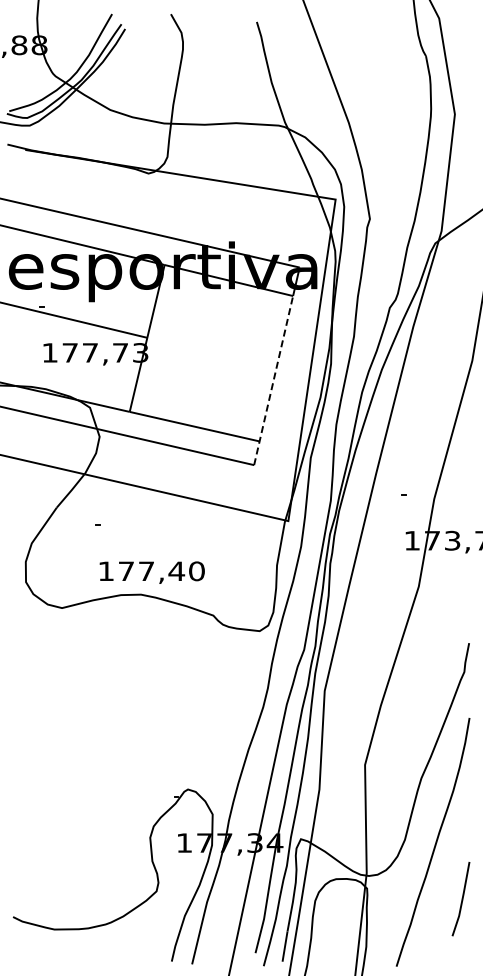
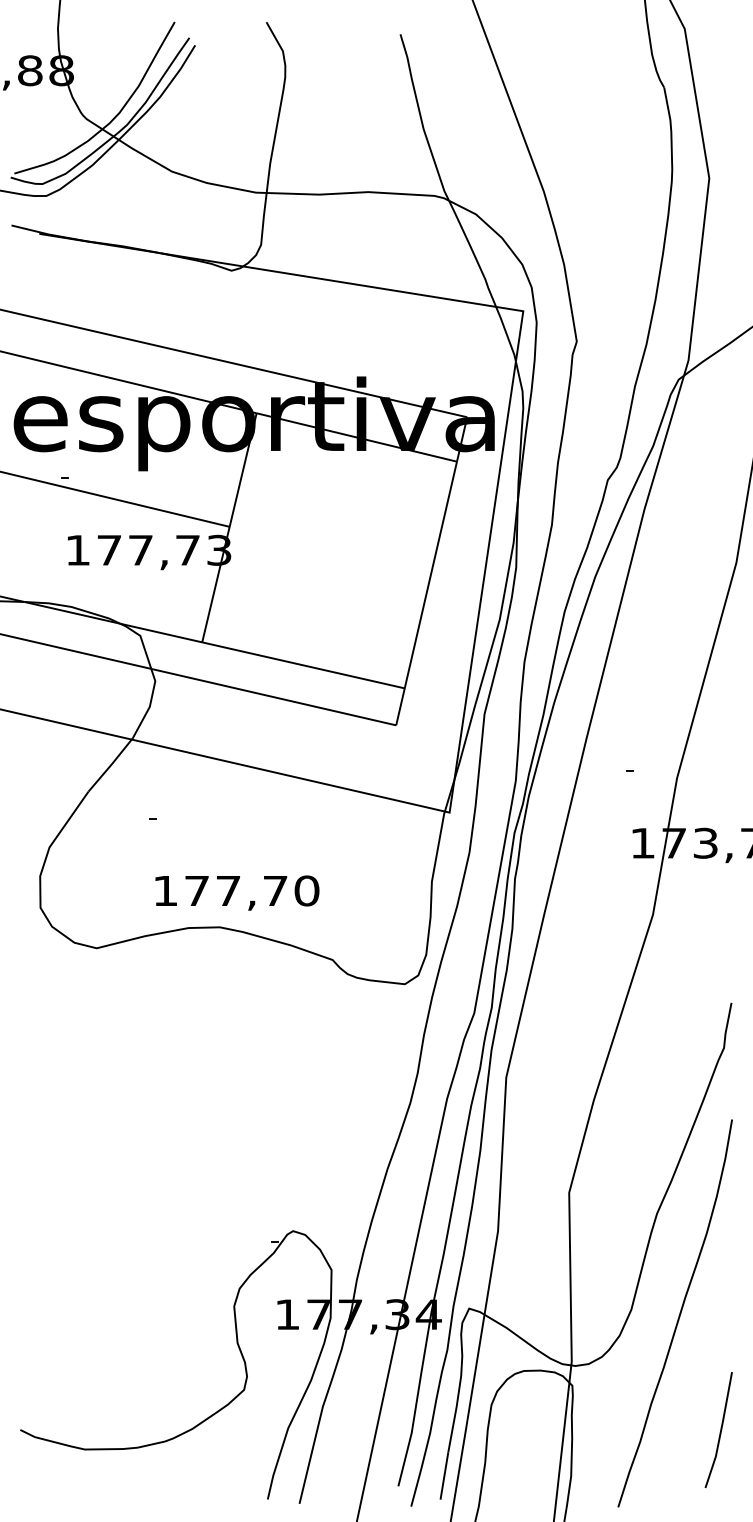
line: (273, 380) -> (426, 593), dashed -> solid
text: (176, 570) -> (275, 889), 177,40 -> 177,70
line: (461, 899) -> (719, 1430), moved

